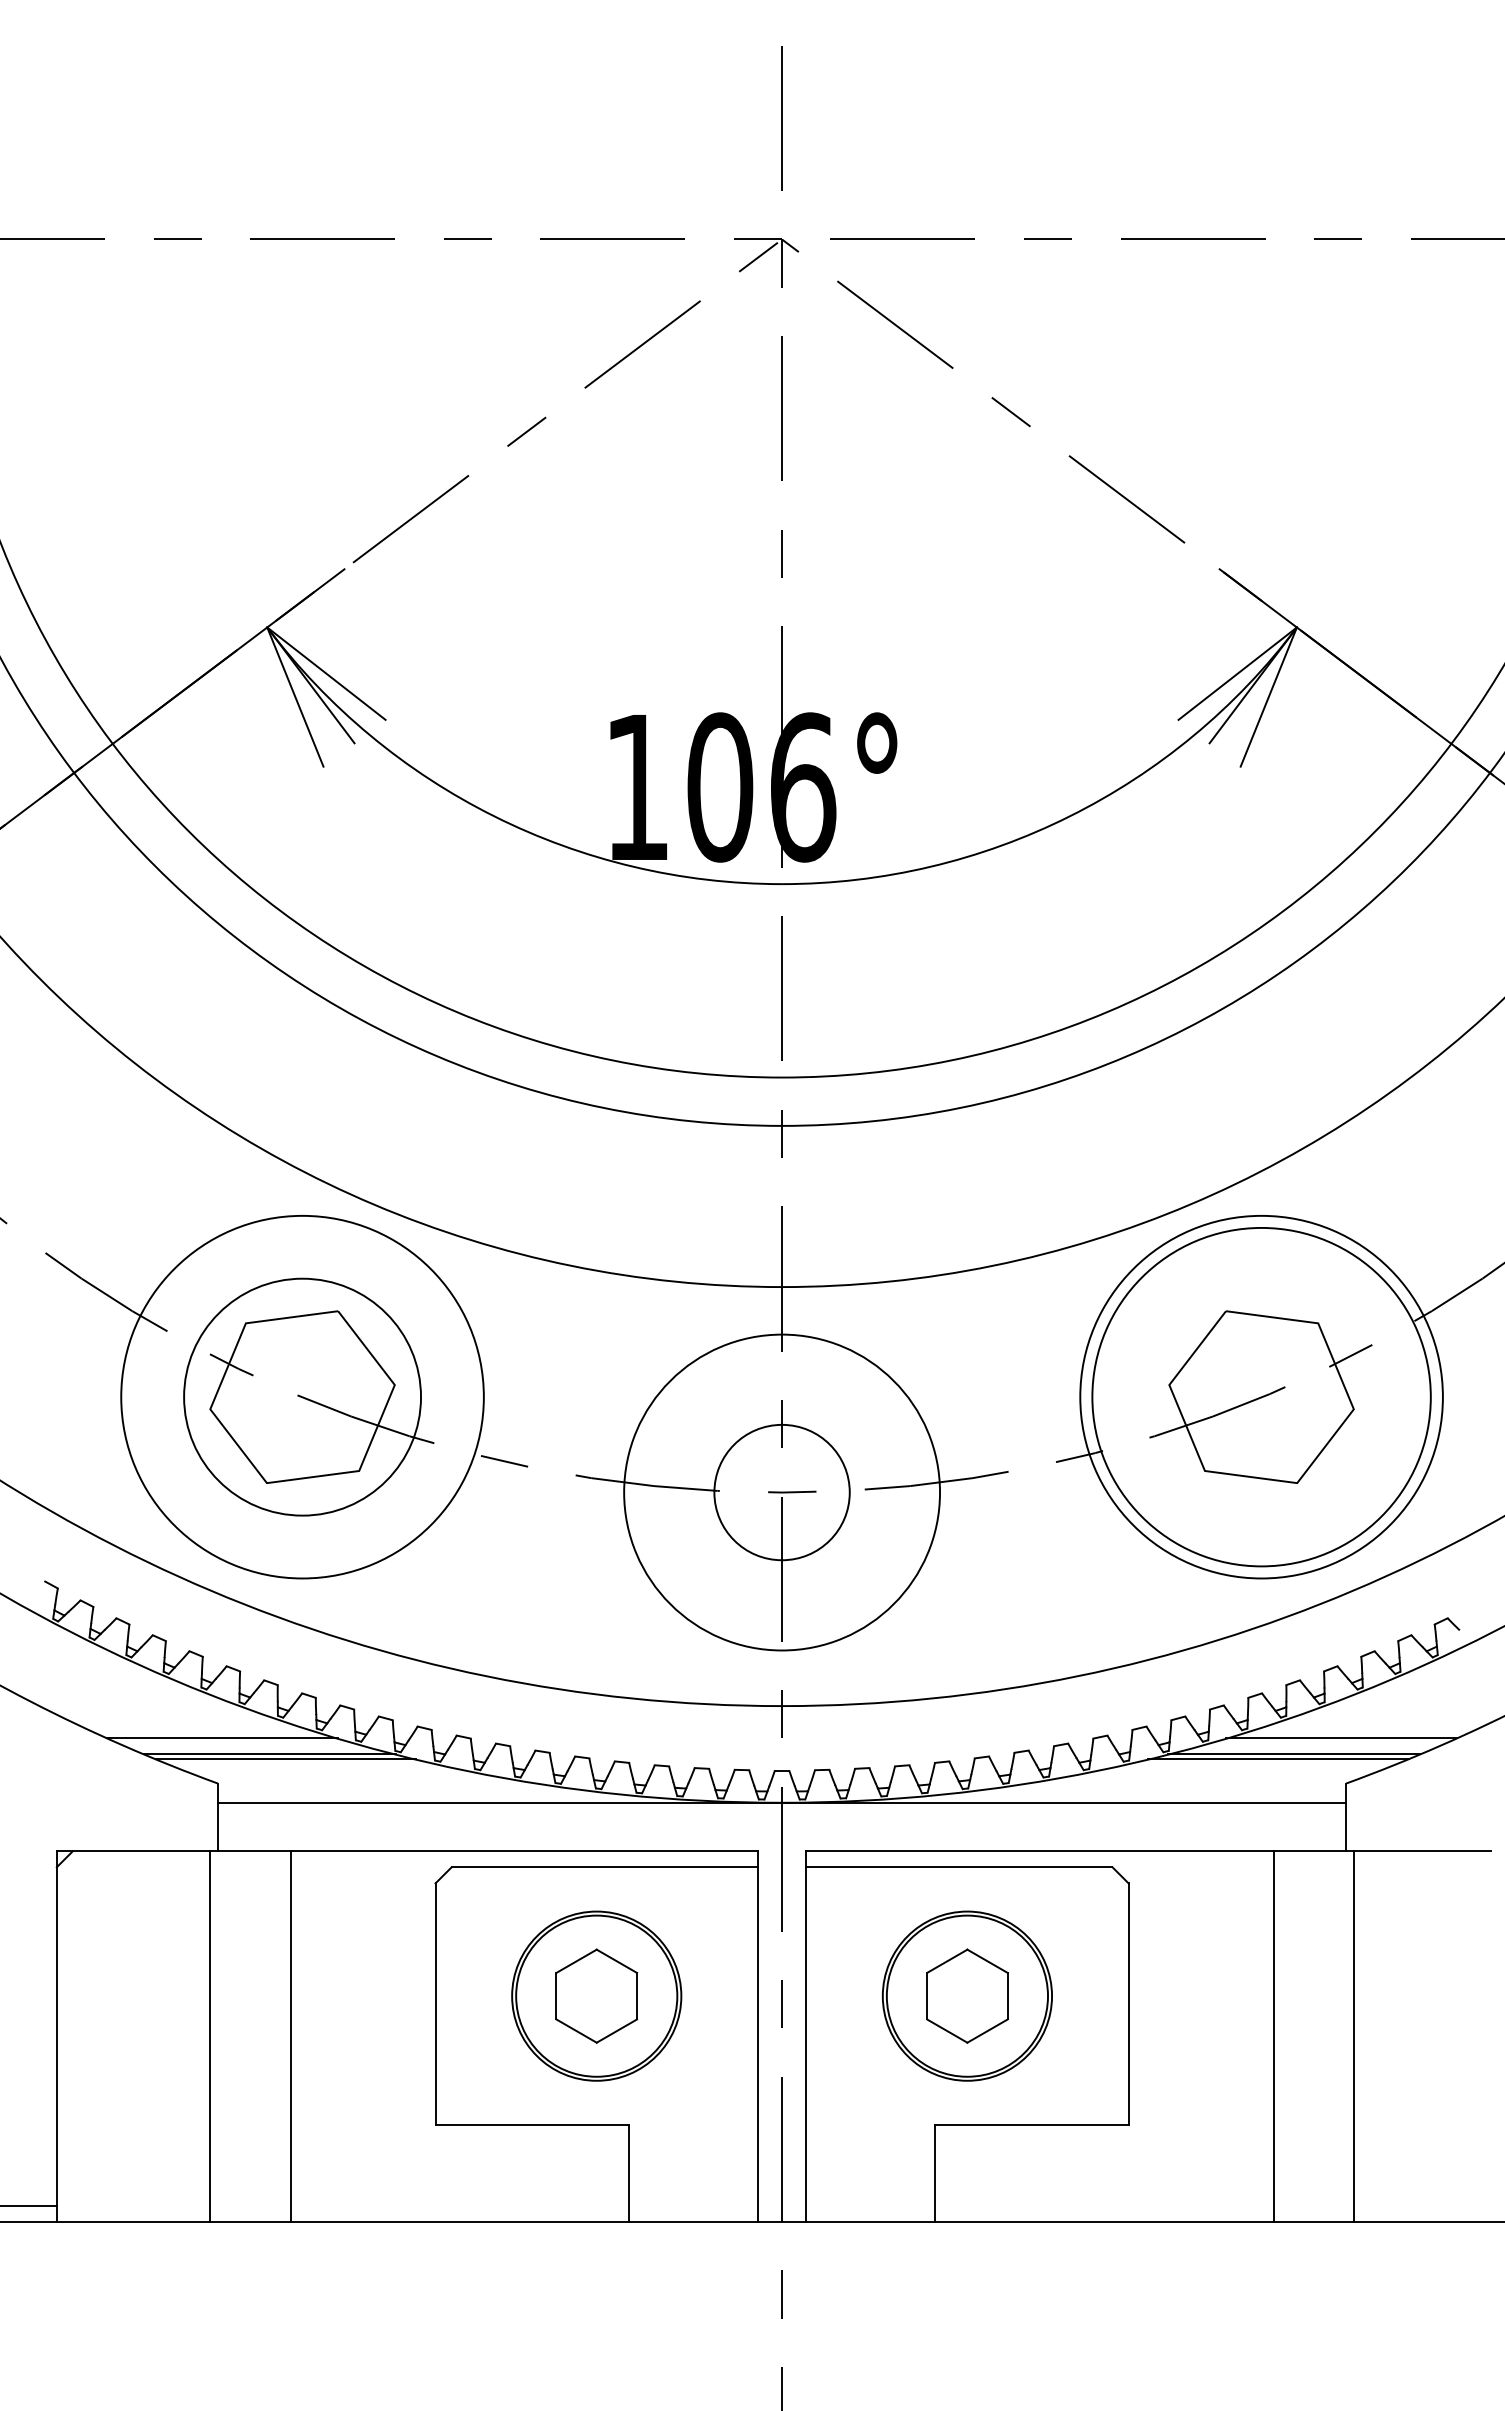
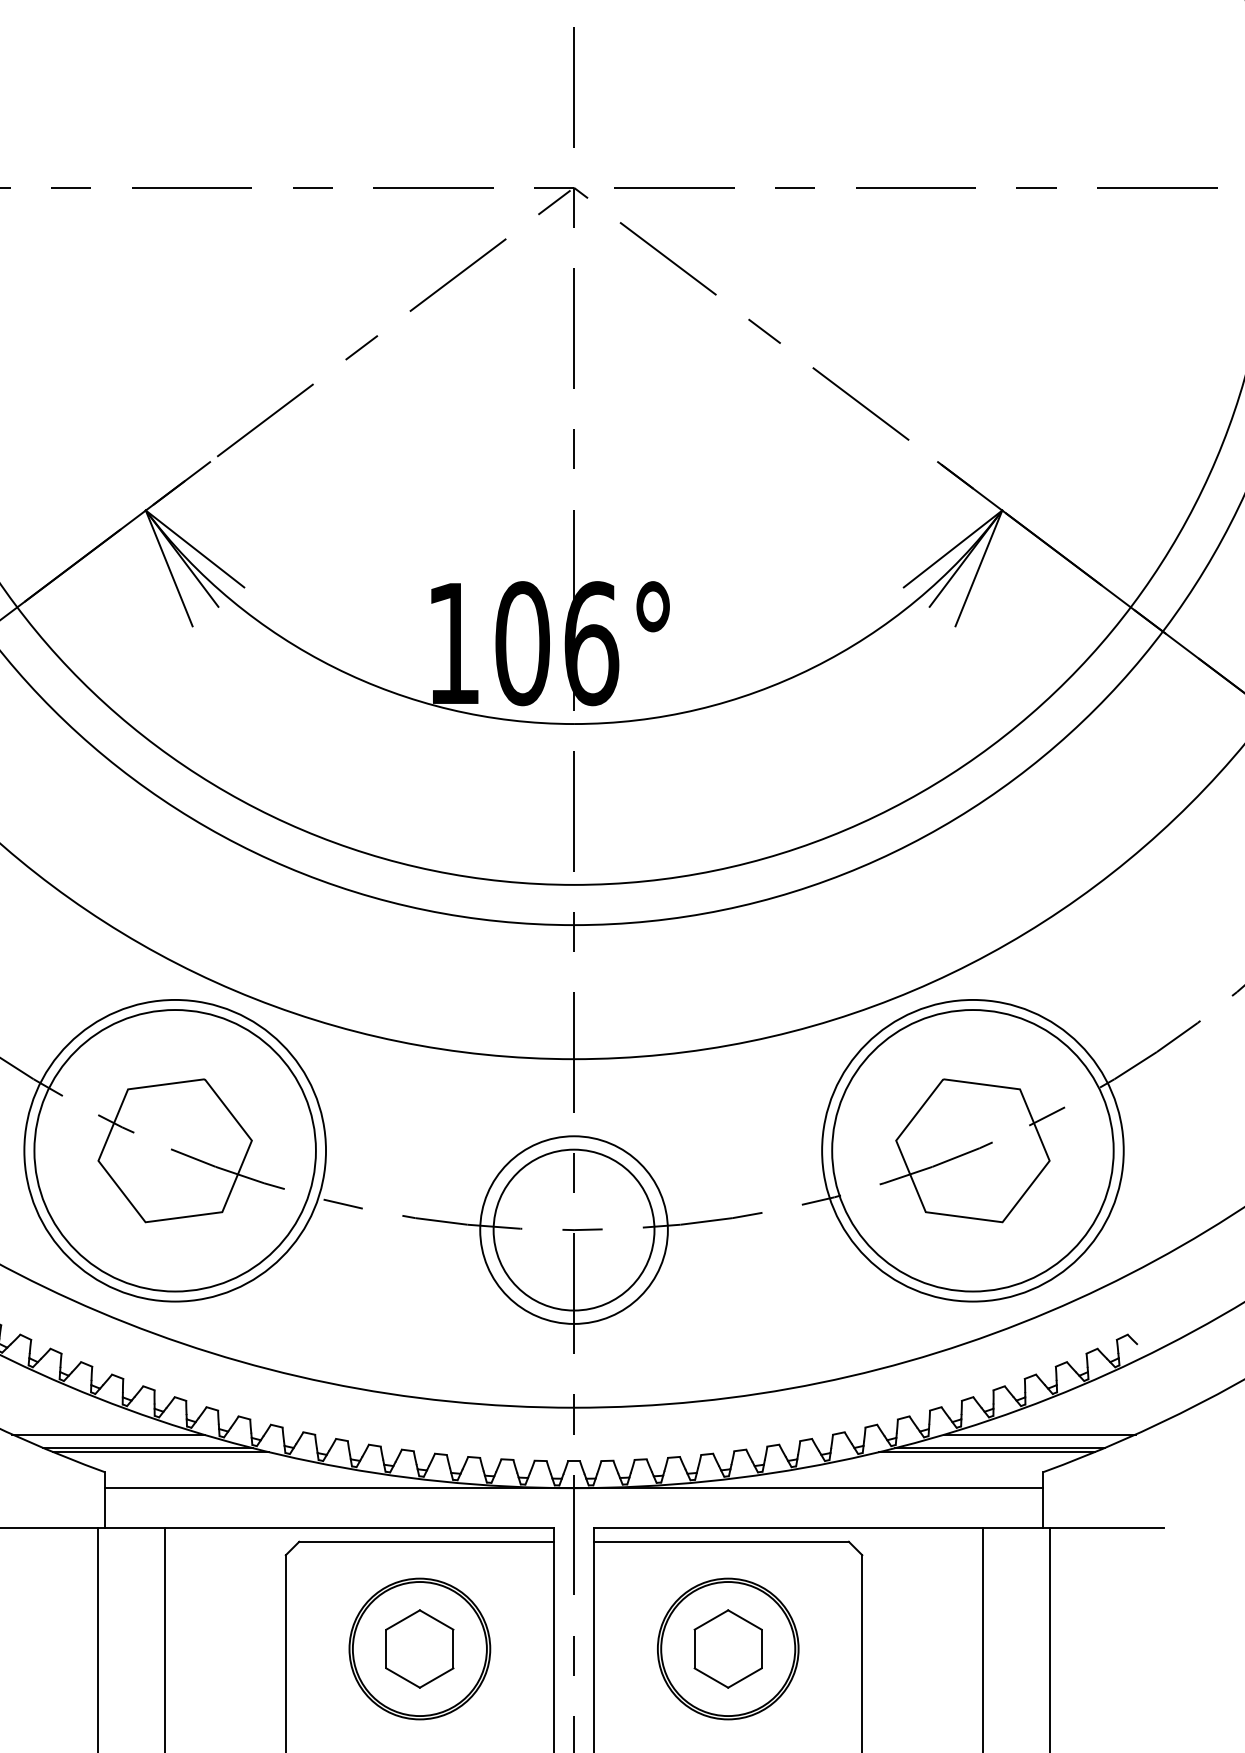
circle: (302, 1396) -> (175, 1150), size x1.43
circle: (781, 1492) -> (573, 1230), size x0.71
circle: (781, 1492) -> (573, 1230), size x1.43

